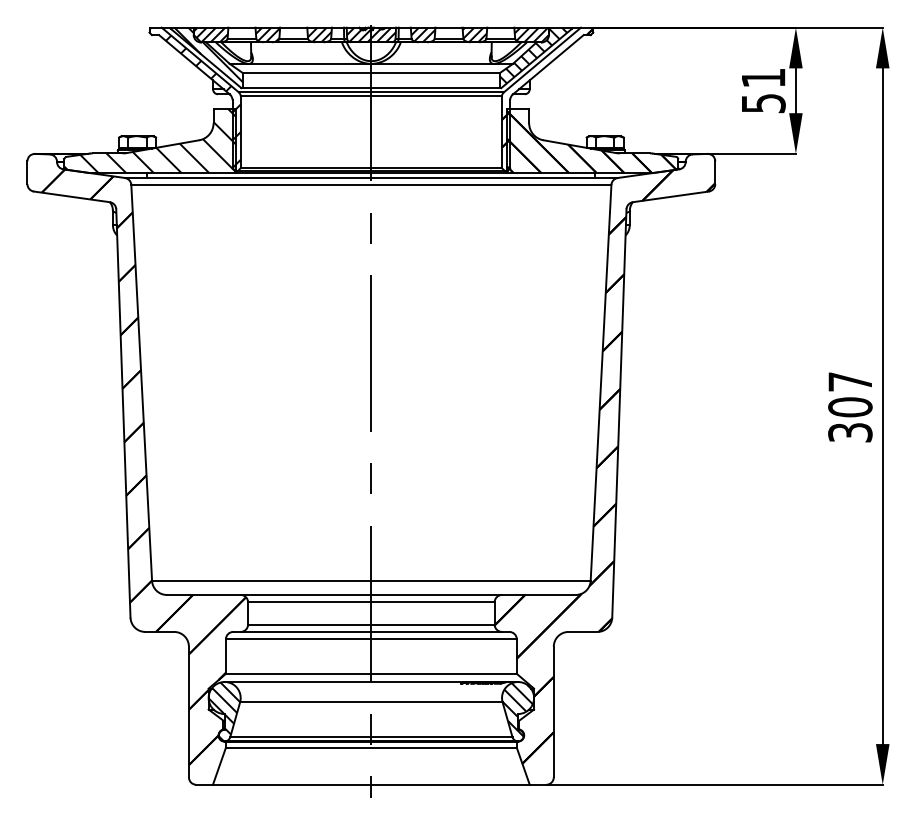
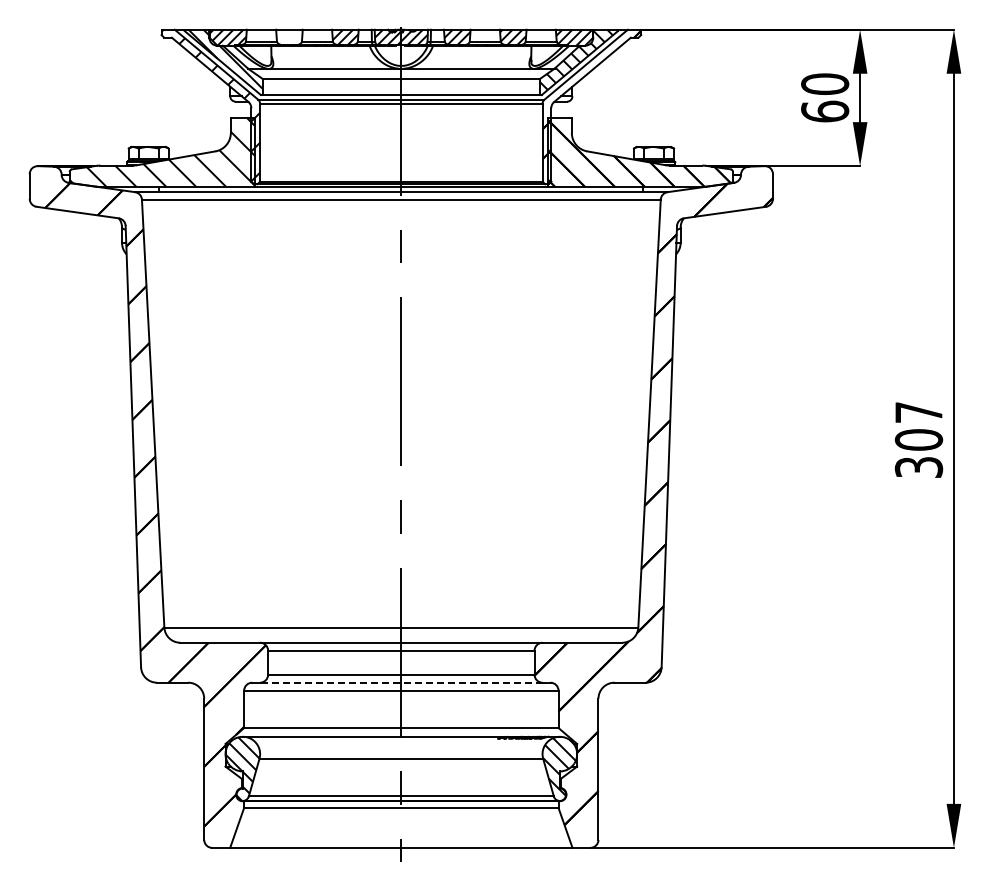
hatch: (267, 34) -> (289, 37), removed
text: (763, 90) -> (825, 97), 51 -> 60
line: (370, 631) -> (400, 682), solid -> dashed

